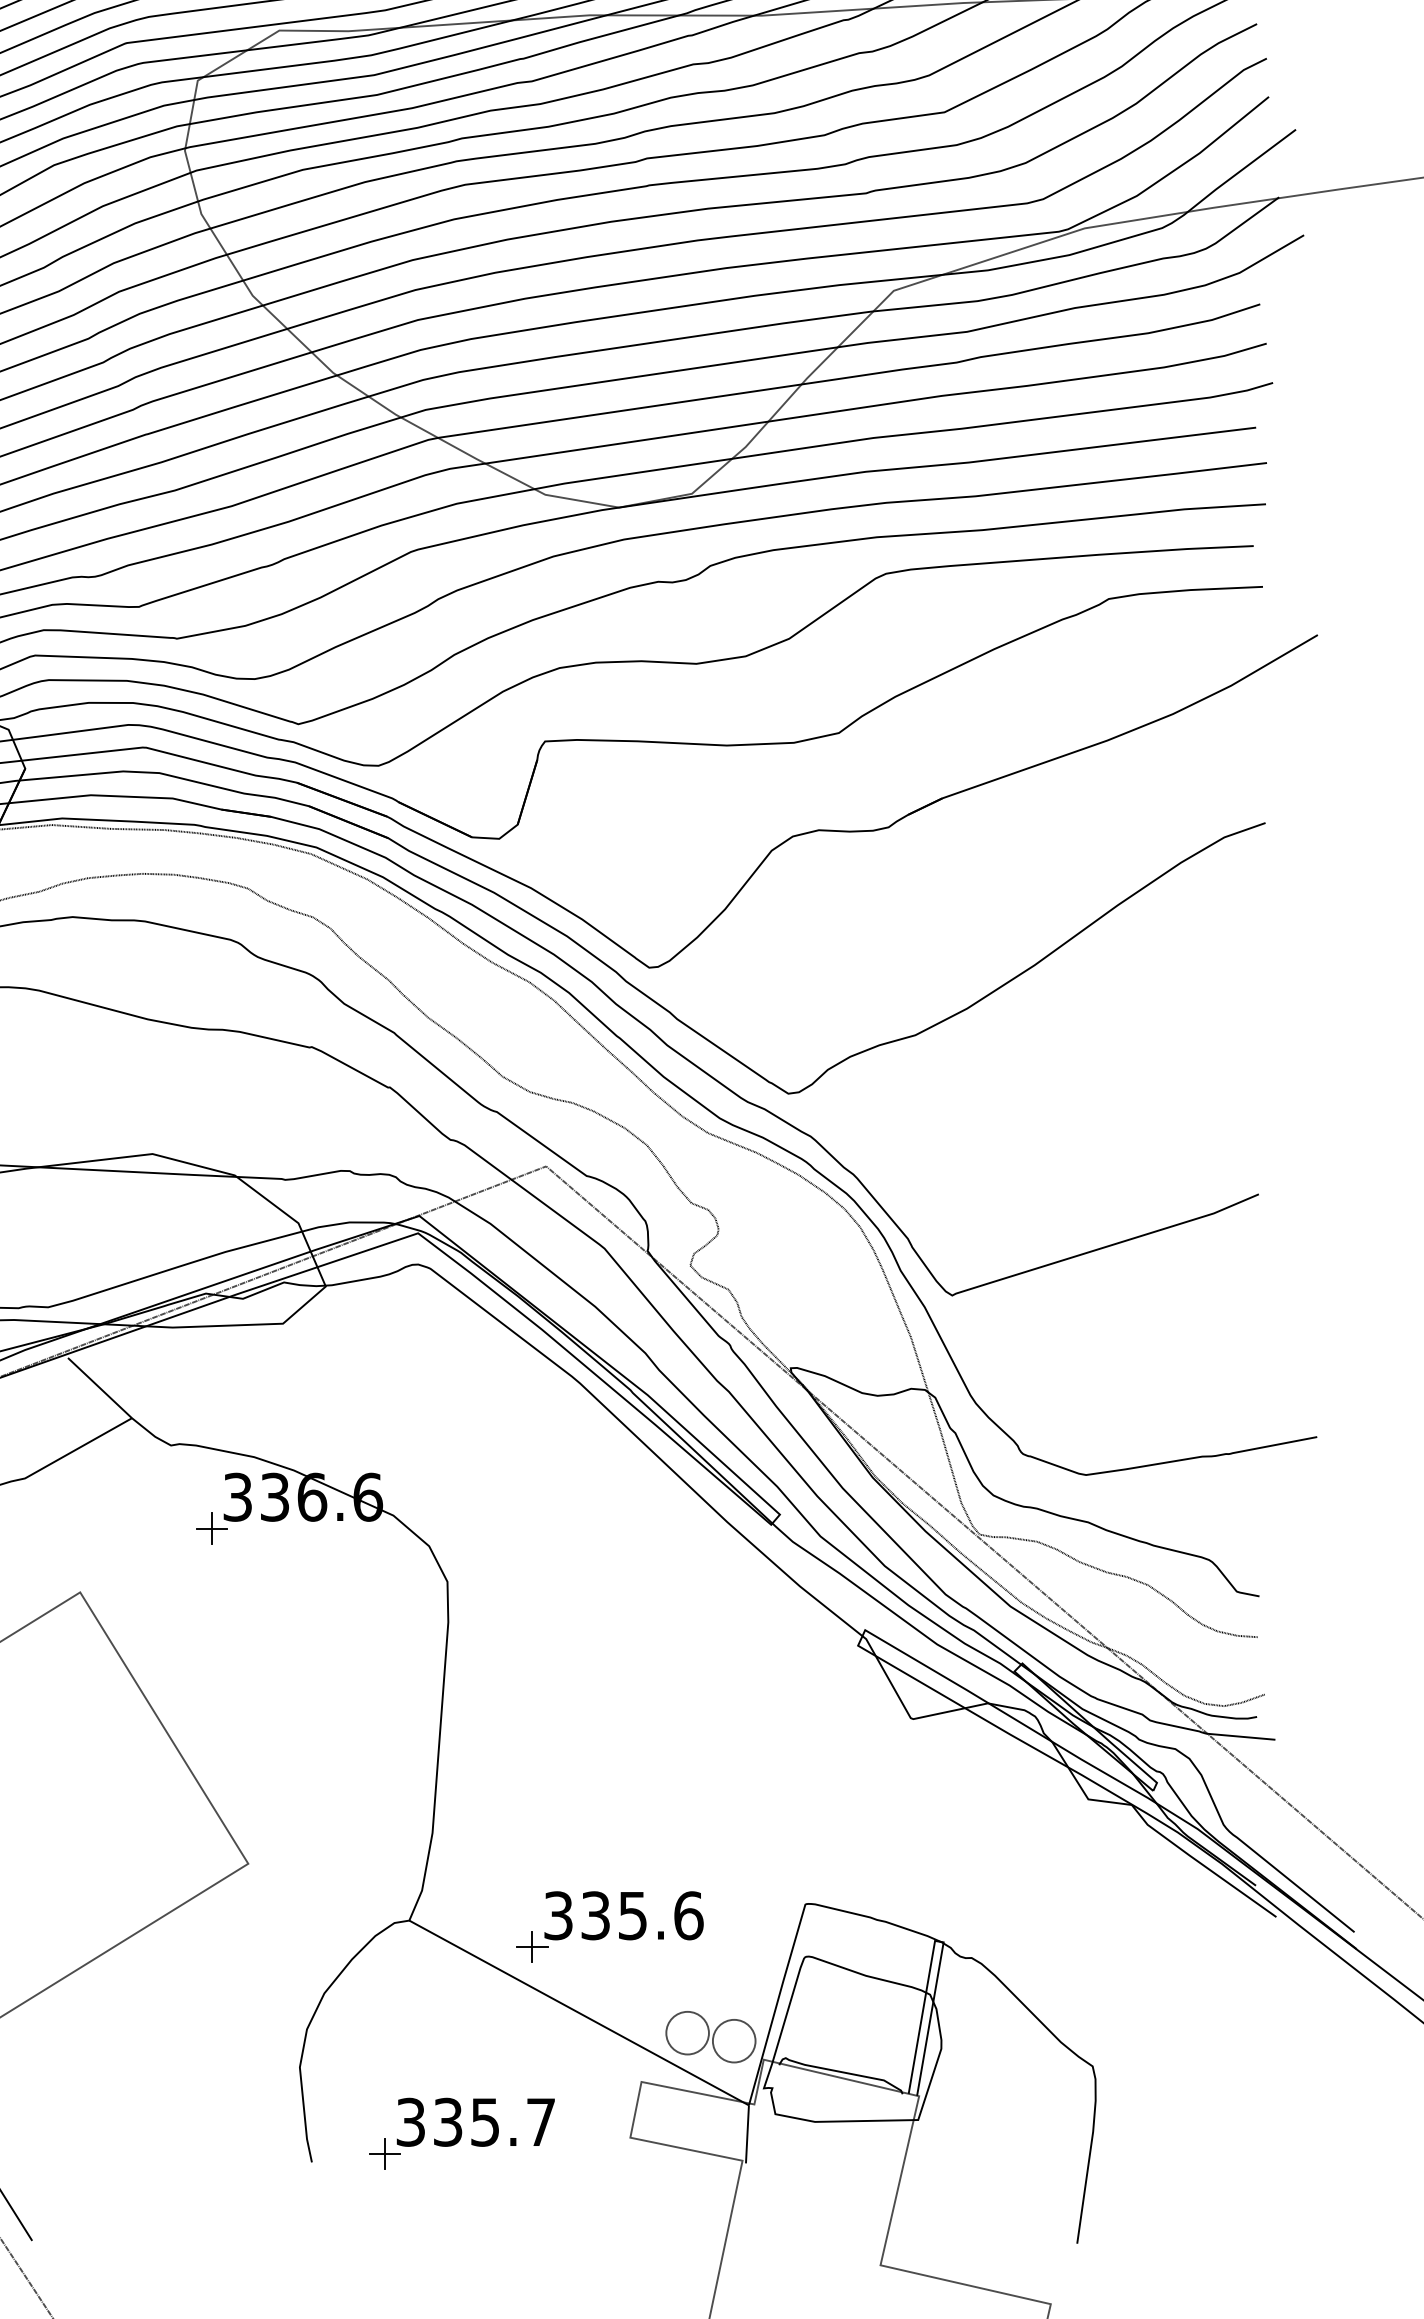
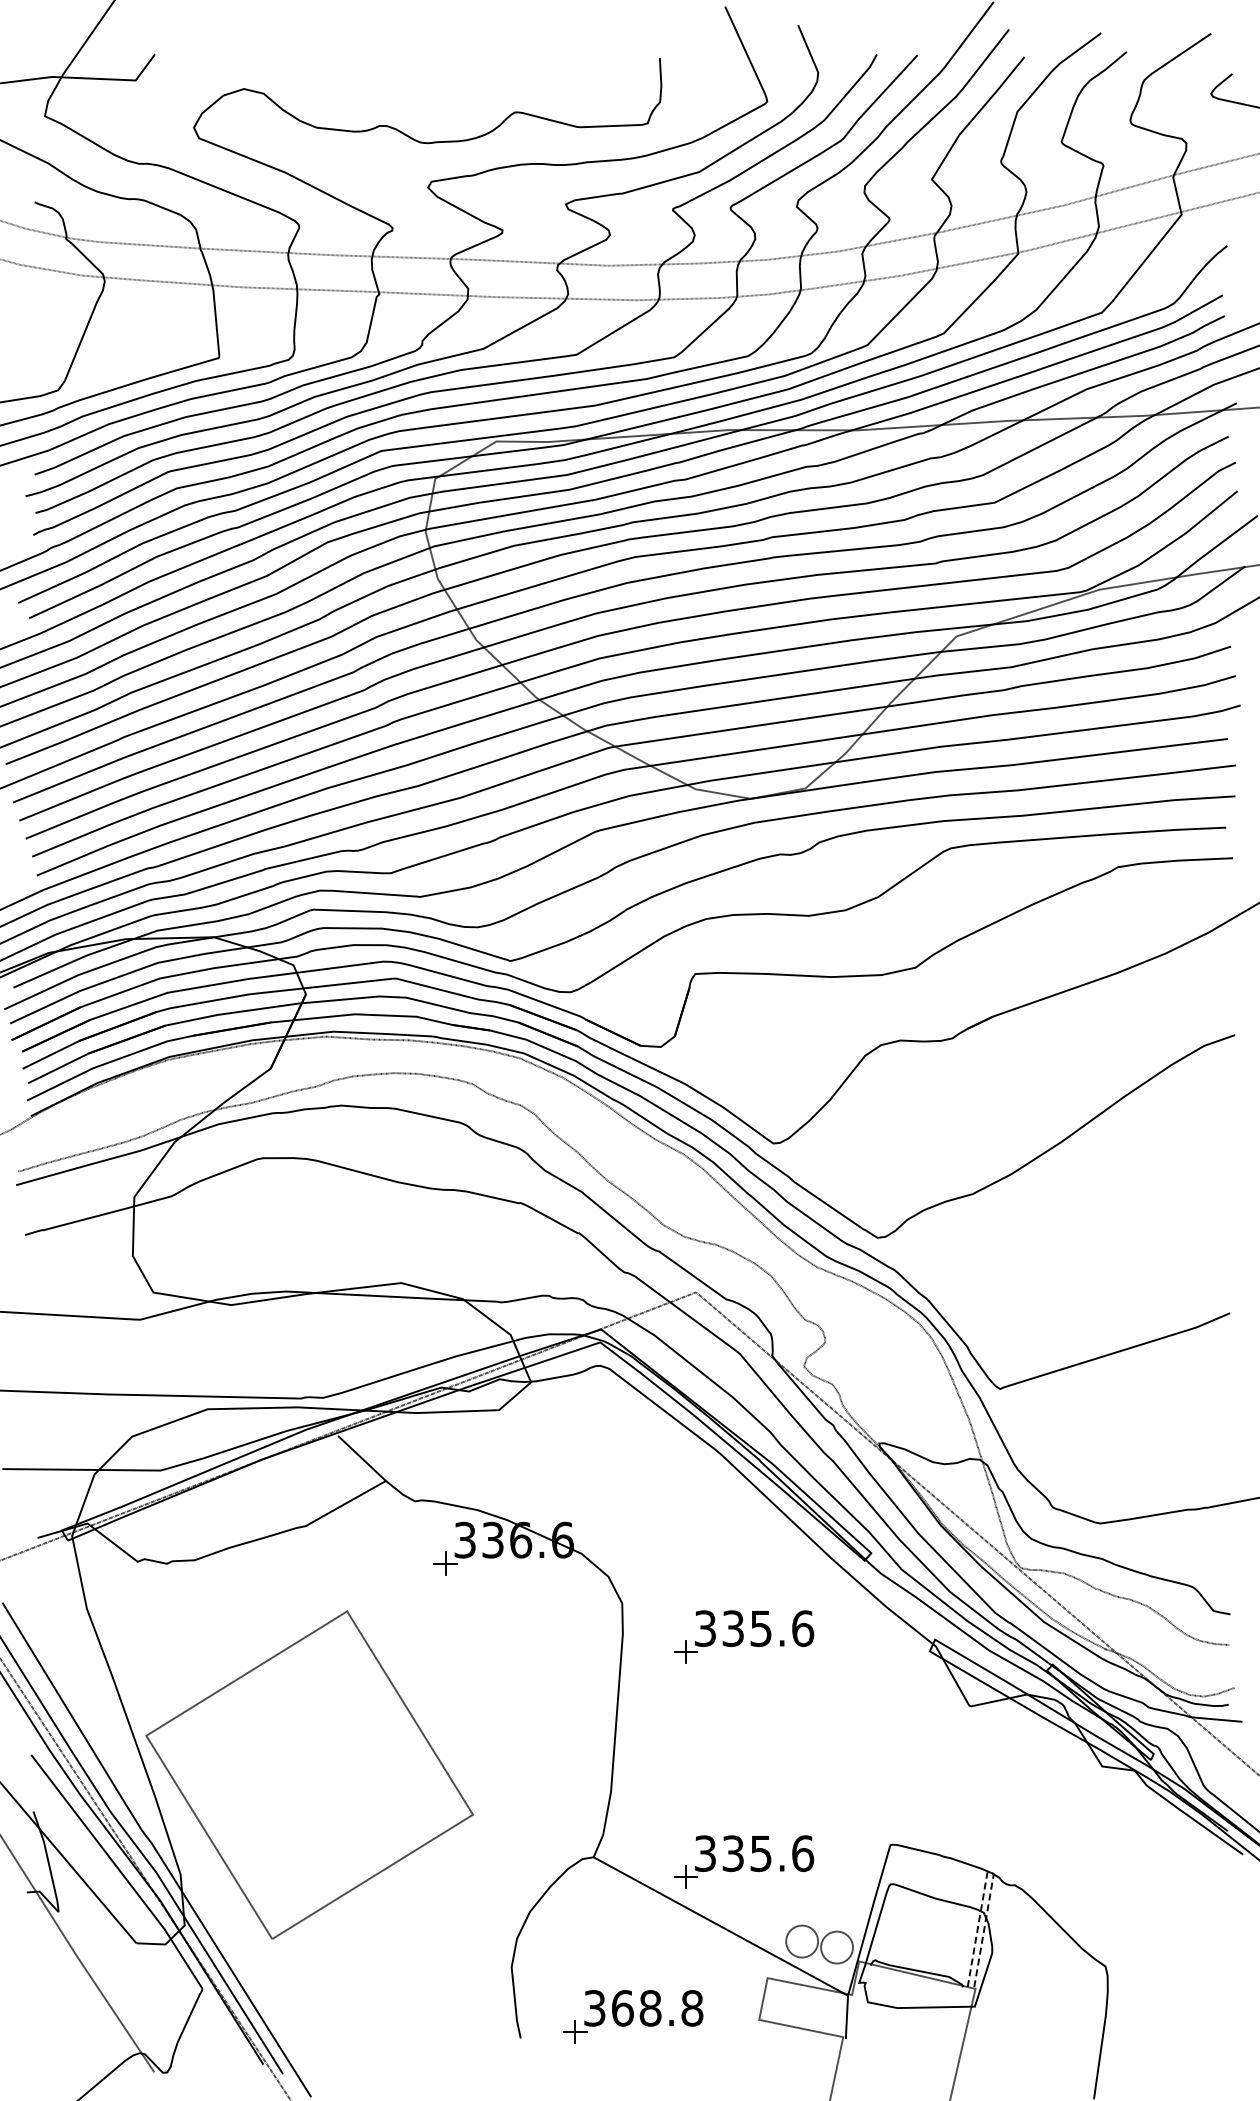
part: (610, 1625) -> (744, 1636), added
line: (940, 1942) -> (991, 1873), solid -> dashed
text: (494, 2122) -> (657, 2008), 335.7 -> 368.8

